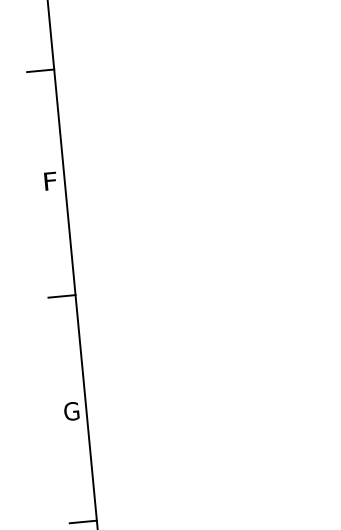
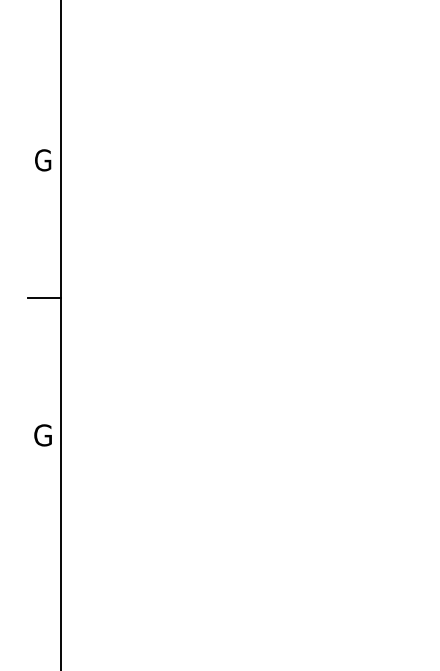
line: (40, 70) -> (44, 28), removed
text: (50, 181) -> (43, 160), F -> G
line: (83, 521) -> (44, 567), removed

